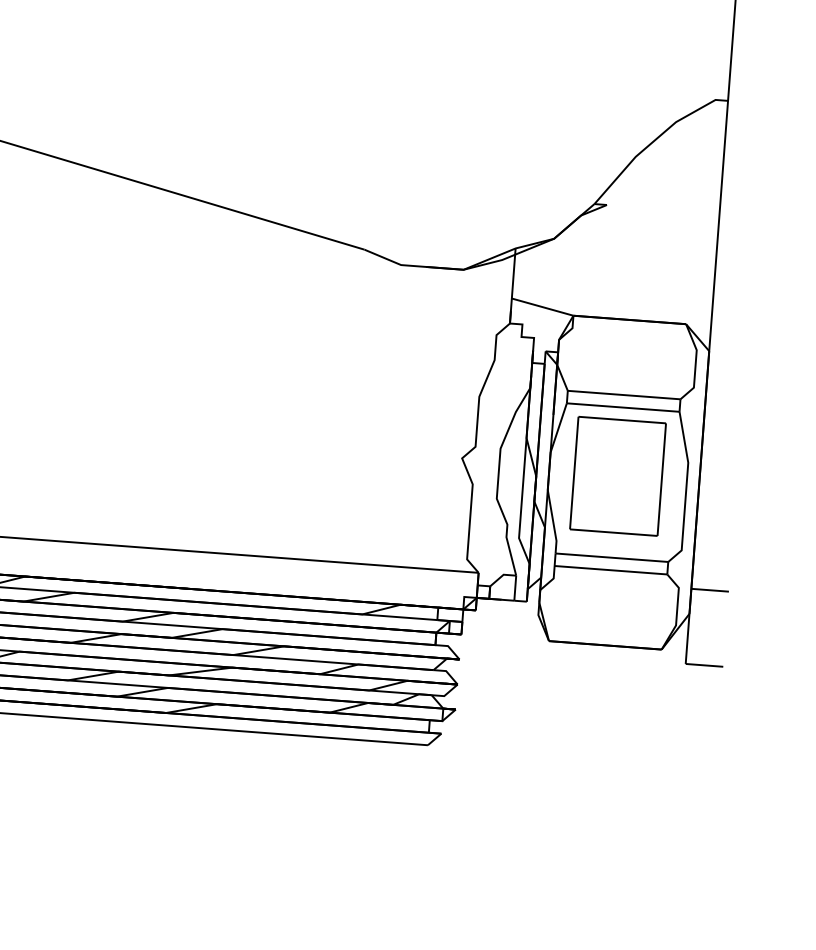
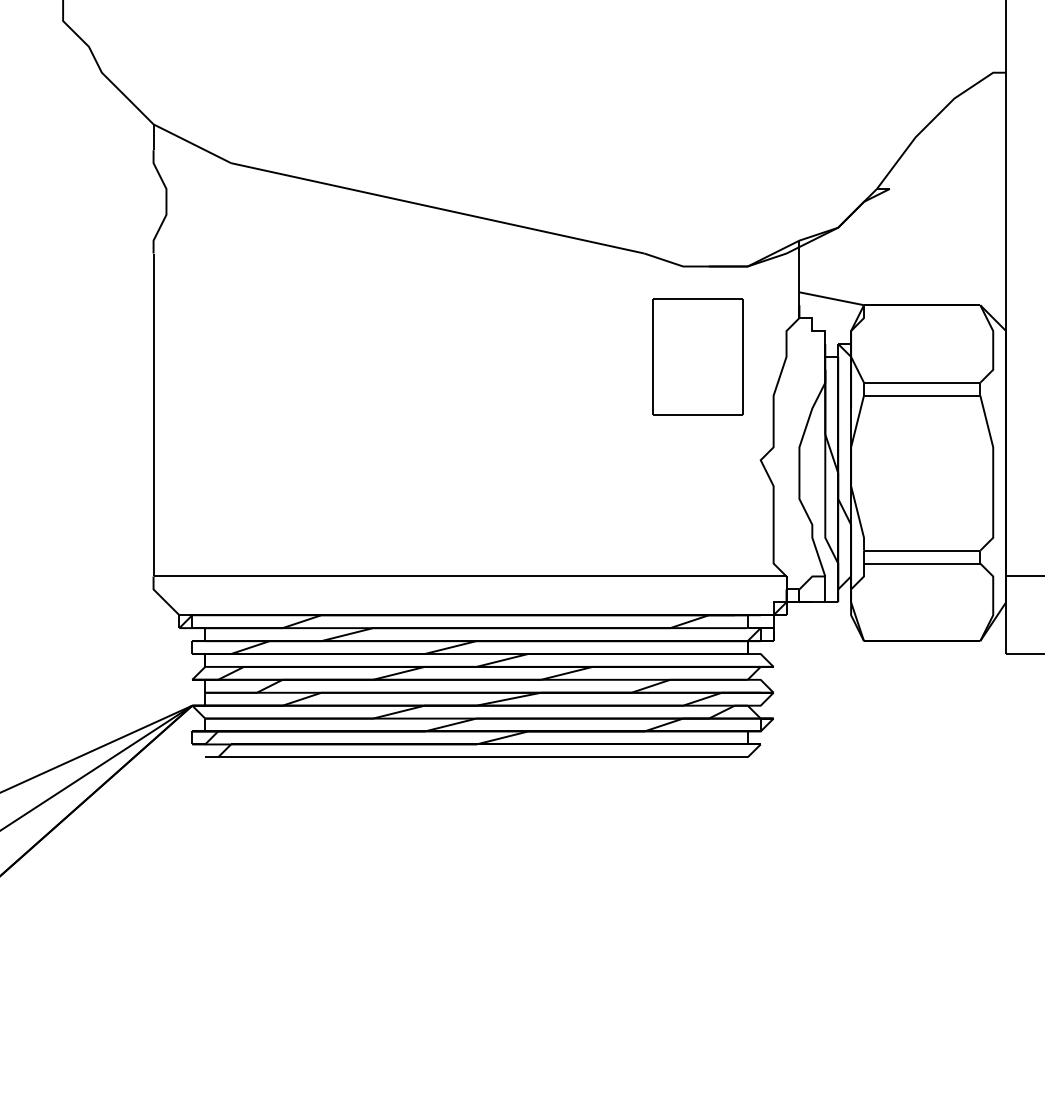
part: (617, 476) -> (697, 356), moved

